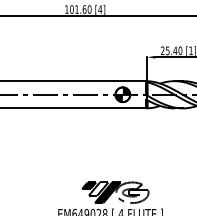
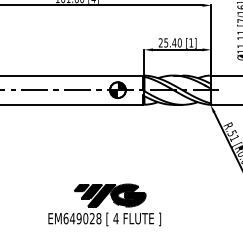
fill: (98, 188) -> (91, 191), added
fill: (131, 192) -> (127, 195), added

